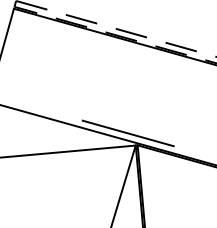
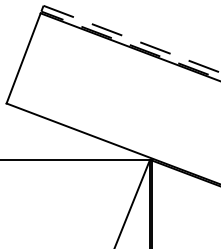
hatch: (128, 133) -> (143, 147), removed

